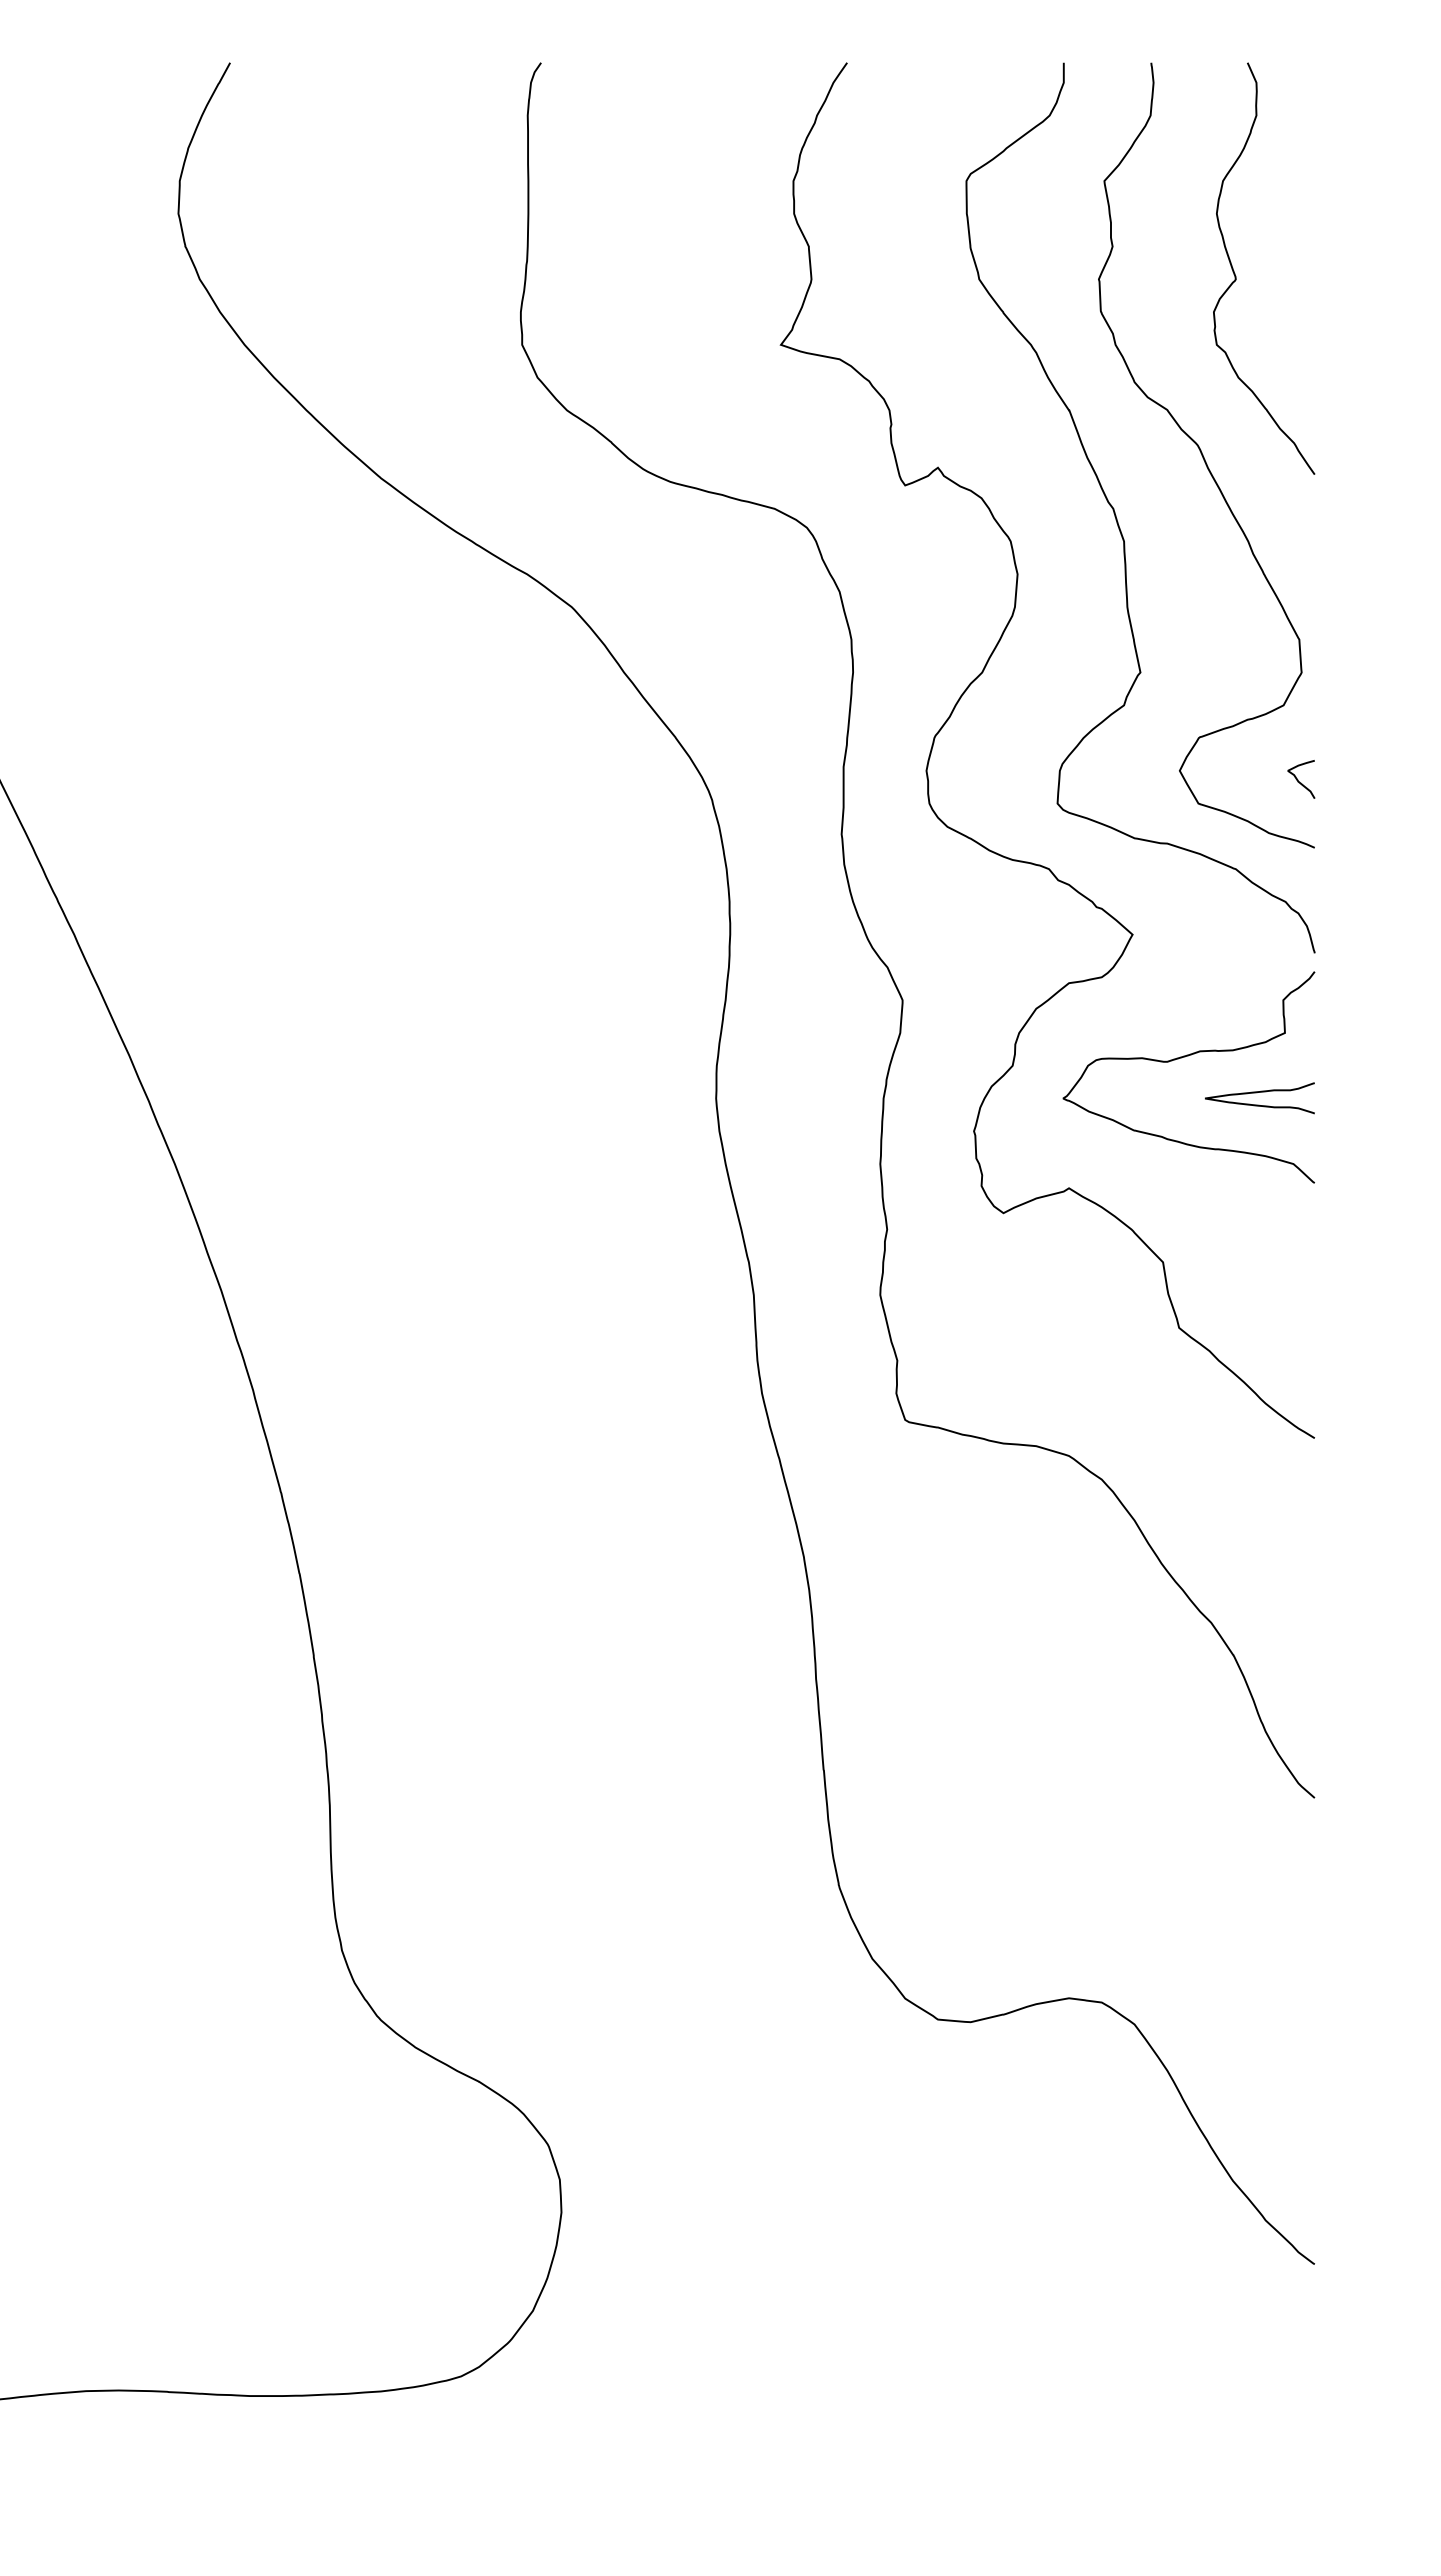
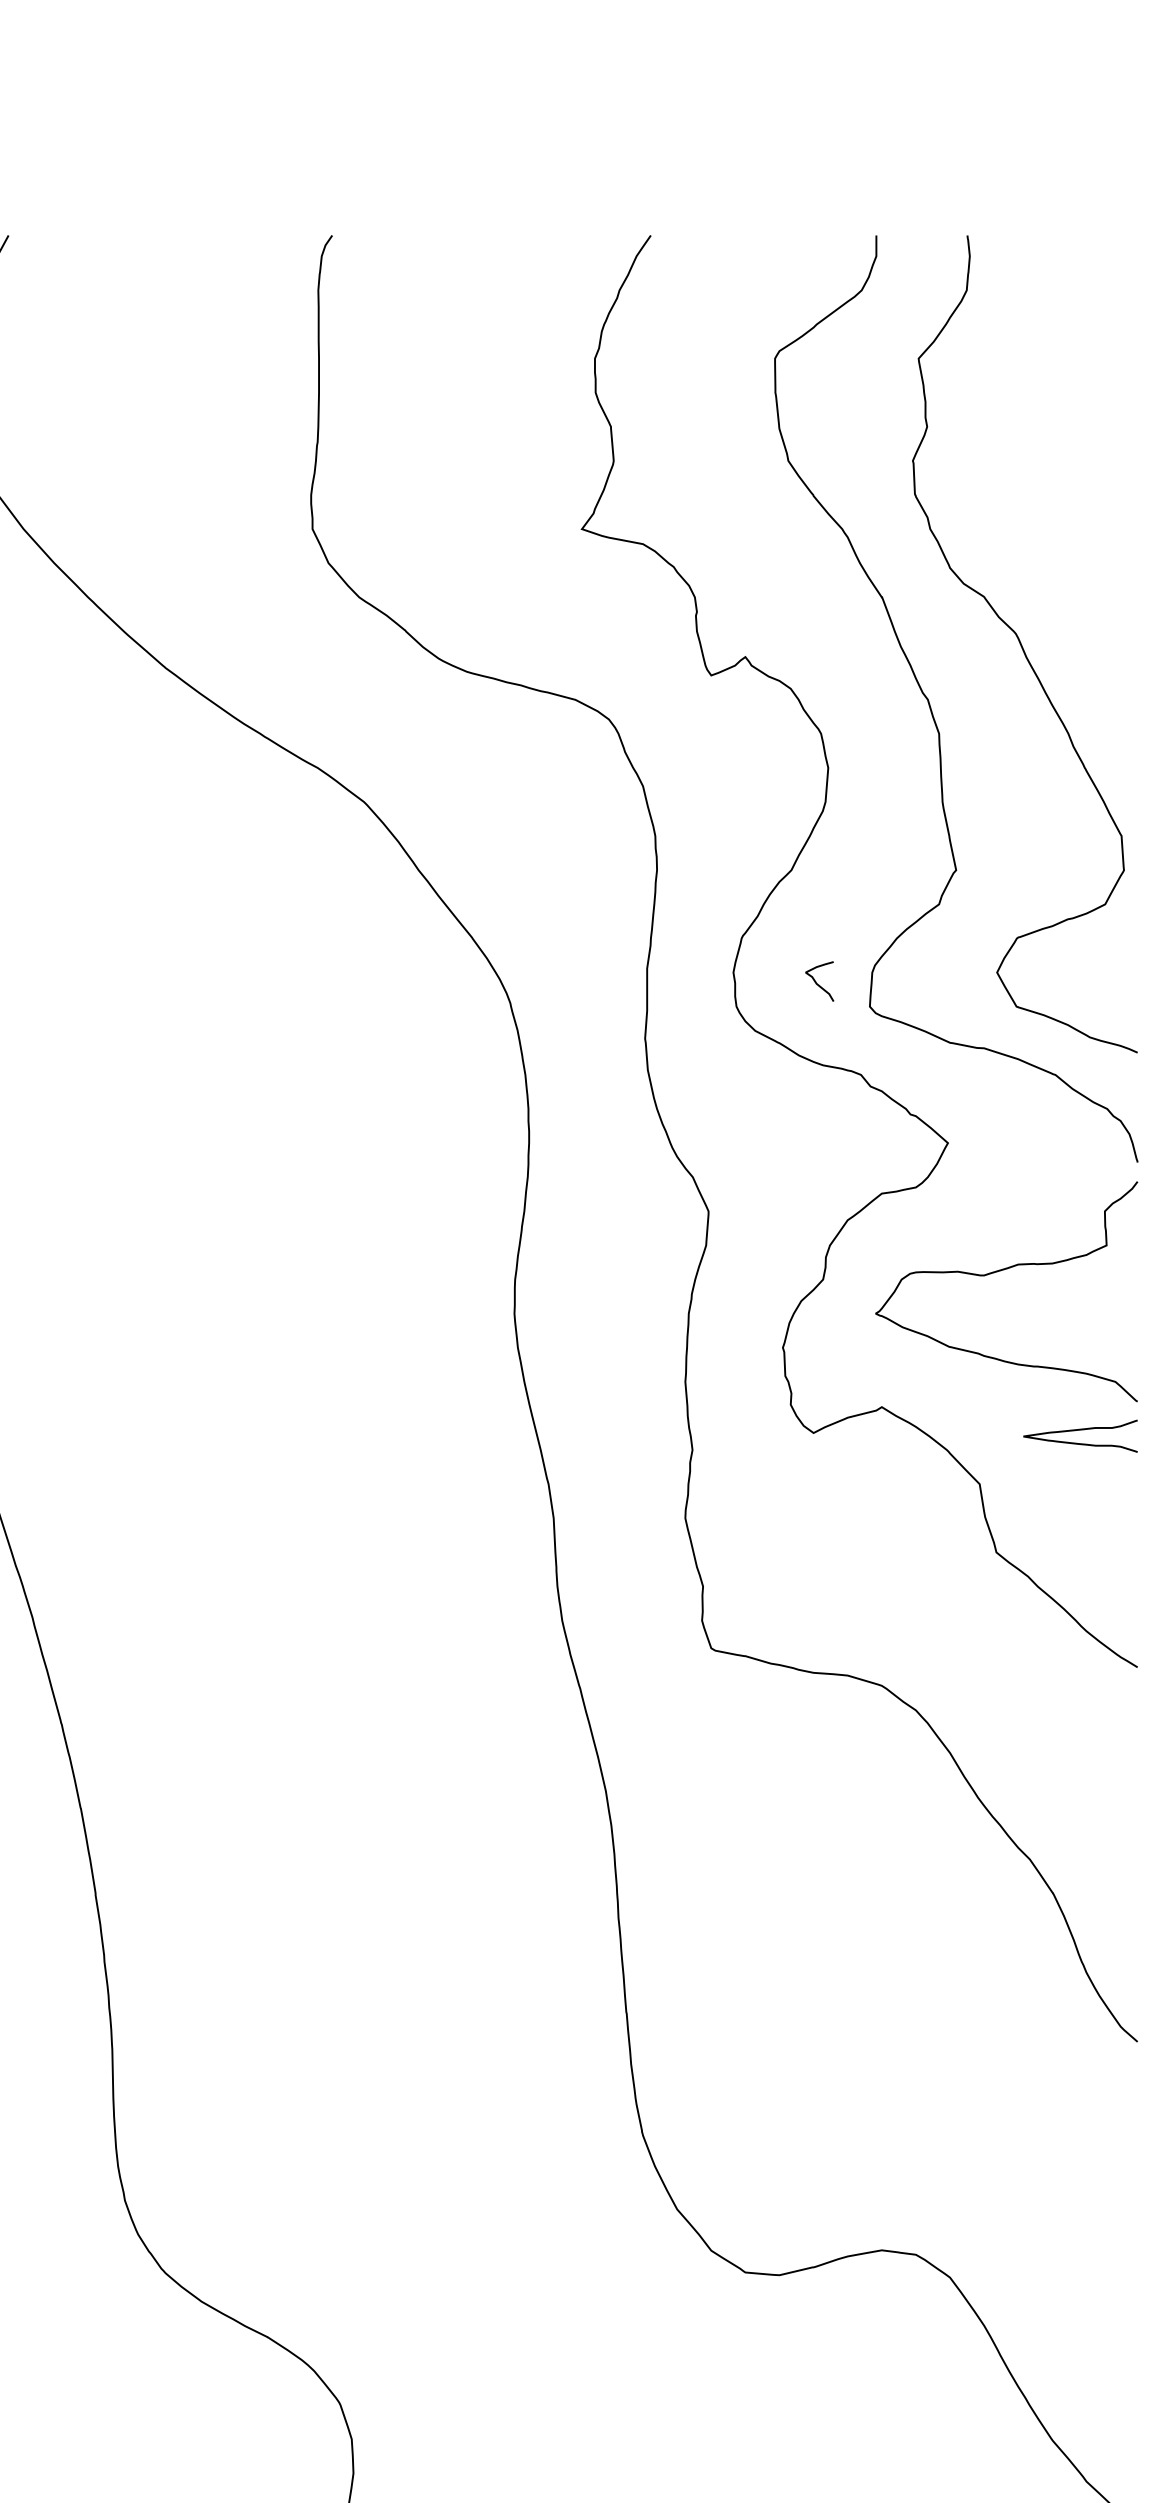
curve: (1236, 276) -> (1056, 457), removed
curve: (1299, 781) -> (817, 983), moved
curve: (1257, 1093) -> (1078, 1431), moved

